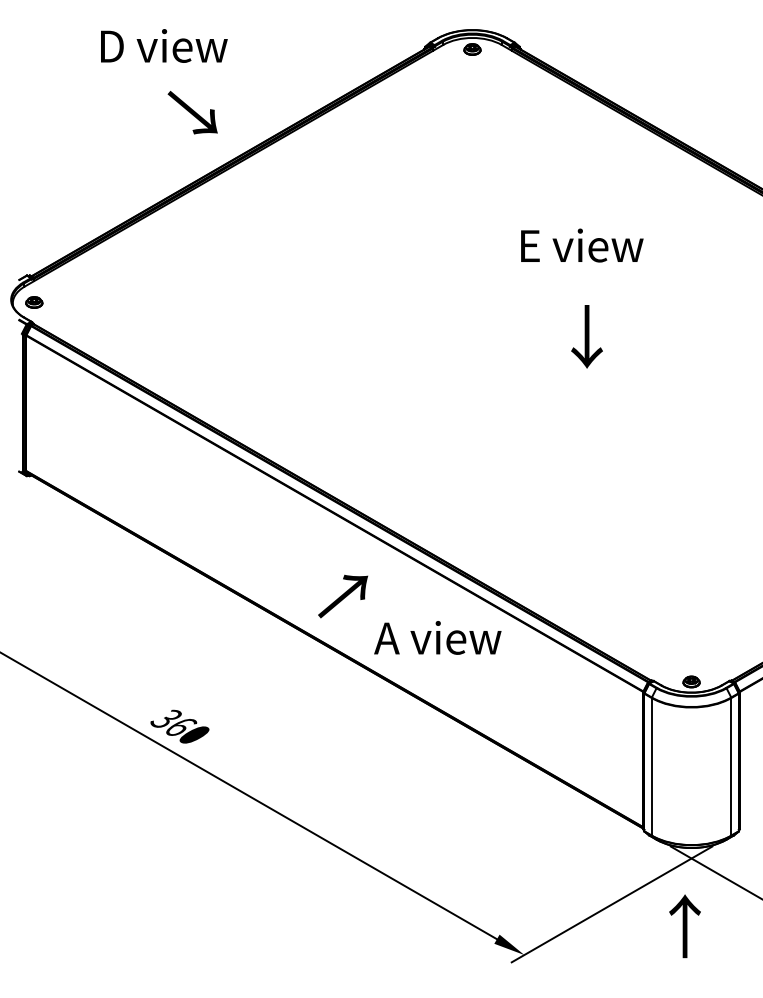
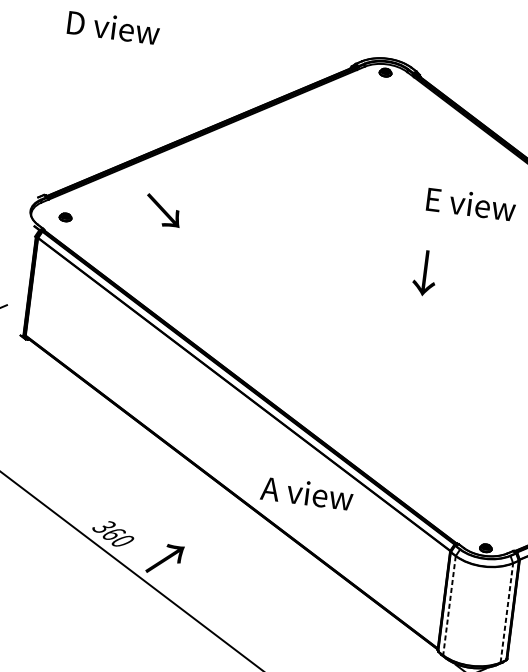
text: (164, 45) -> (113, 27), moved
text: (192, 112) -> (163, 210), moved
text: (582, 245) -> (471, 204), moved
part: (34, 302) -> (65, 217), moved
text: (586, 336) -> (424, 273), moved
text: (343, 596) -> (165, 559), moved
line: (651, 766) -> (449, 605), solid -> dashed
line: (731, 766) -> (506, 612), solid -> dashed

